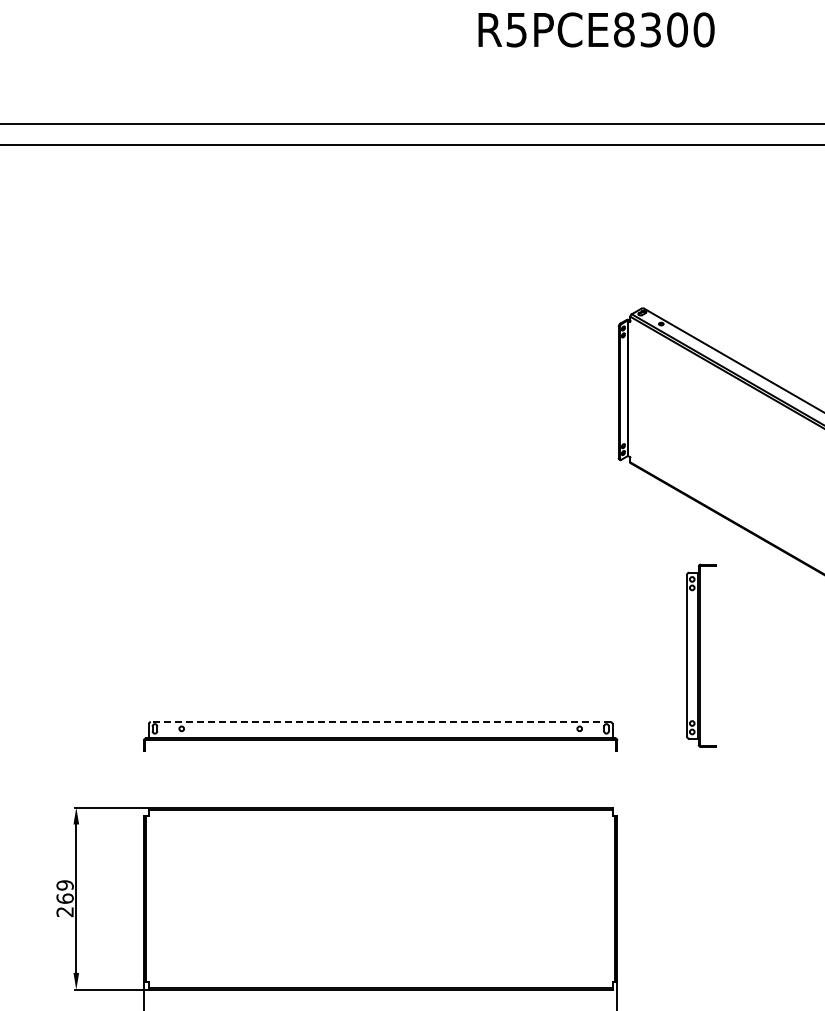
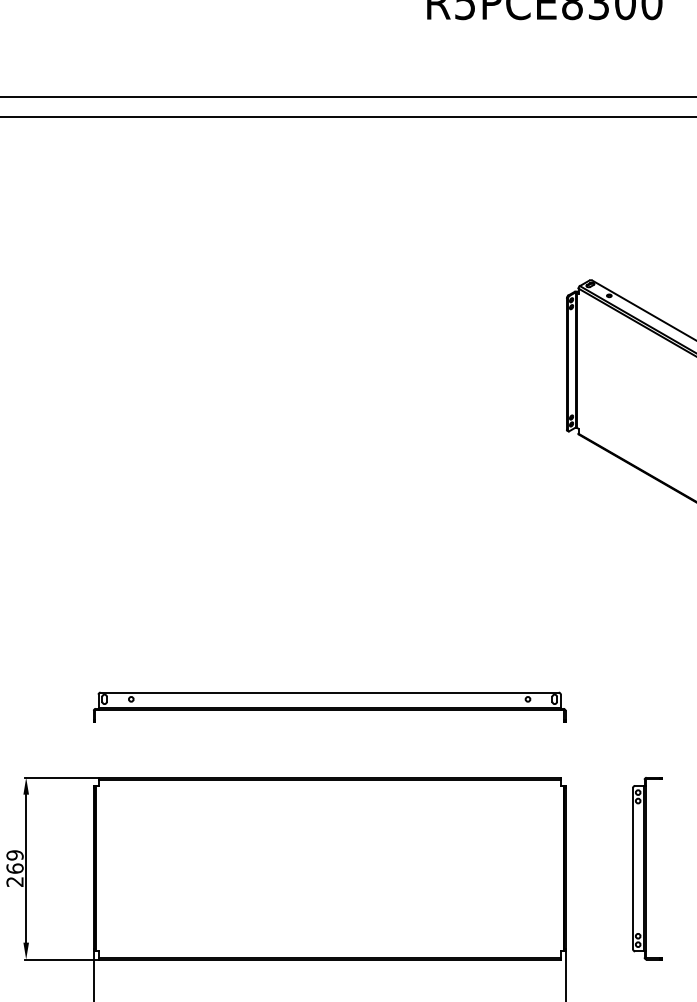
part: (701, 655) -> (647, 868), moved
line: (380, 722) -> (329, 693), dashed -> solid

